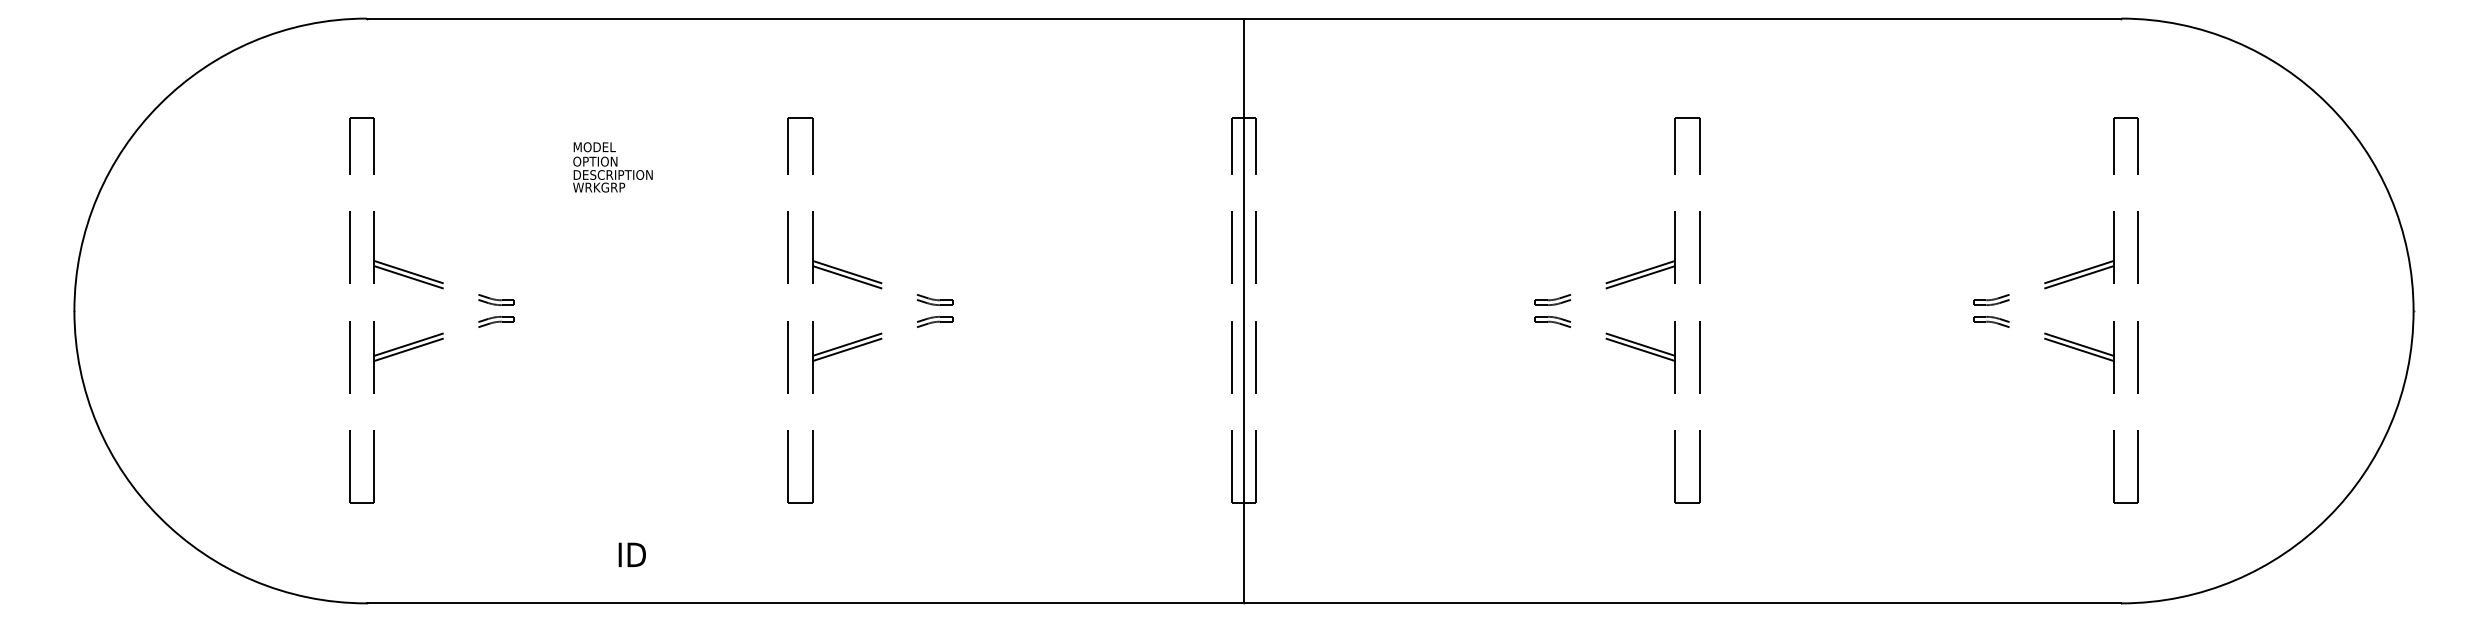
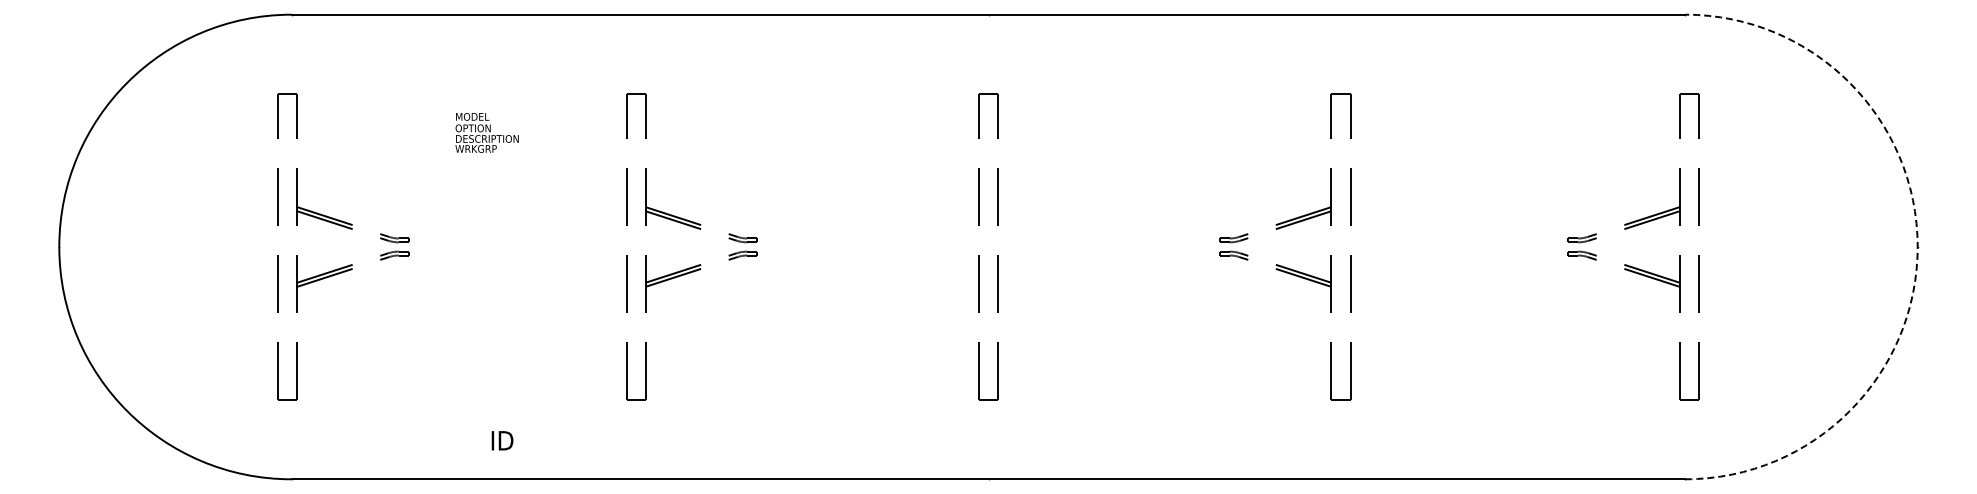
line: (1244, 310) -> (988, 246), removed
arc: (2413, 311) -> (1917, 247), solid -> dashed

